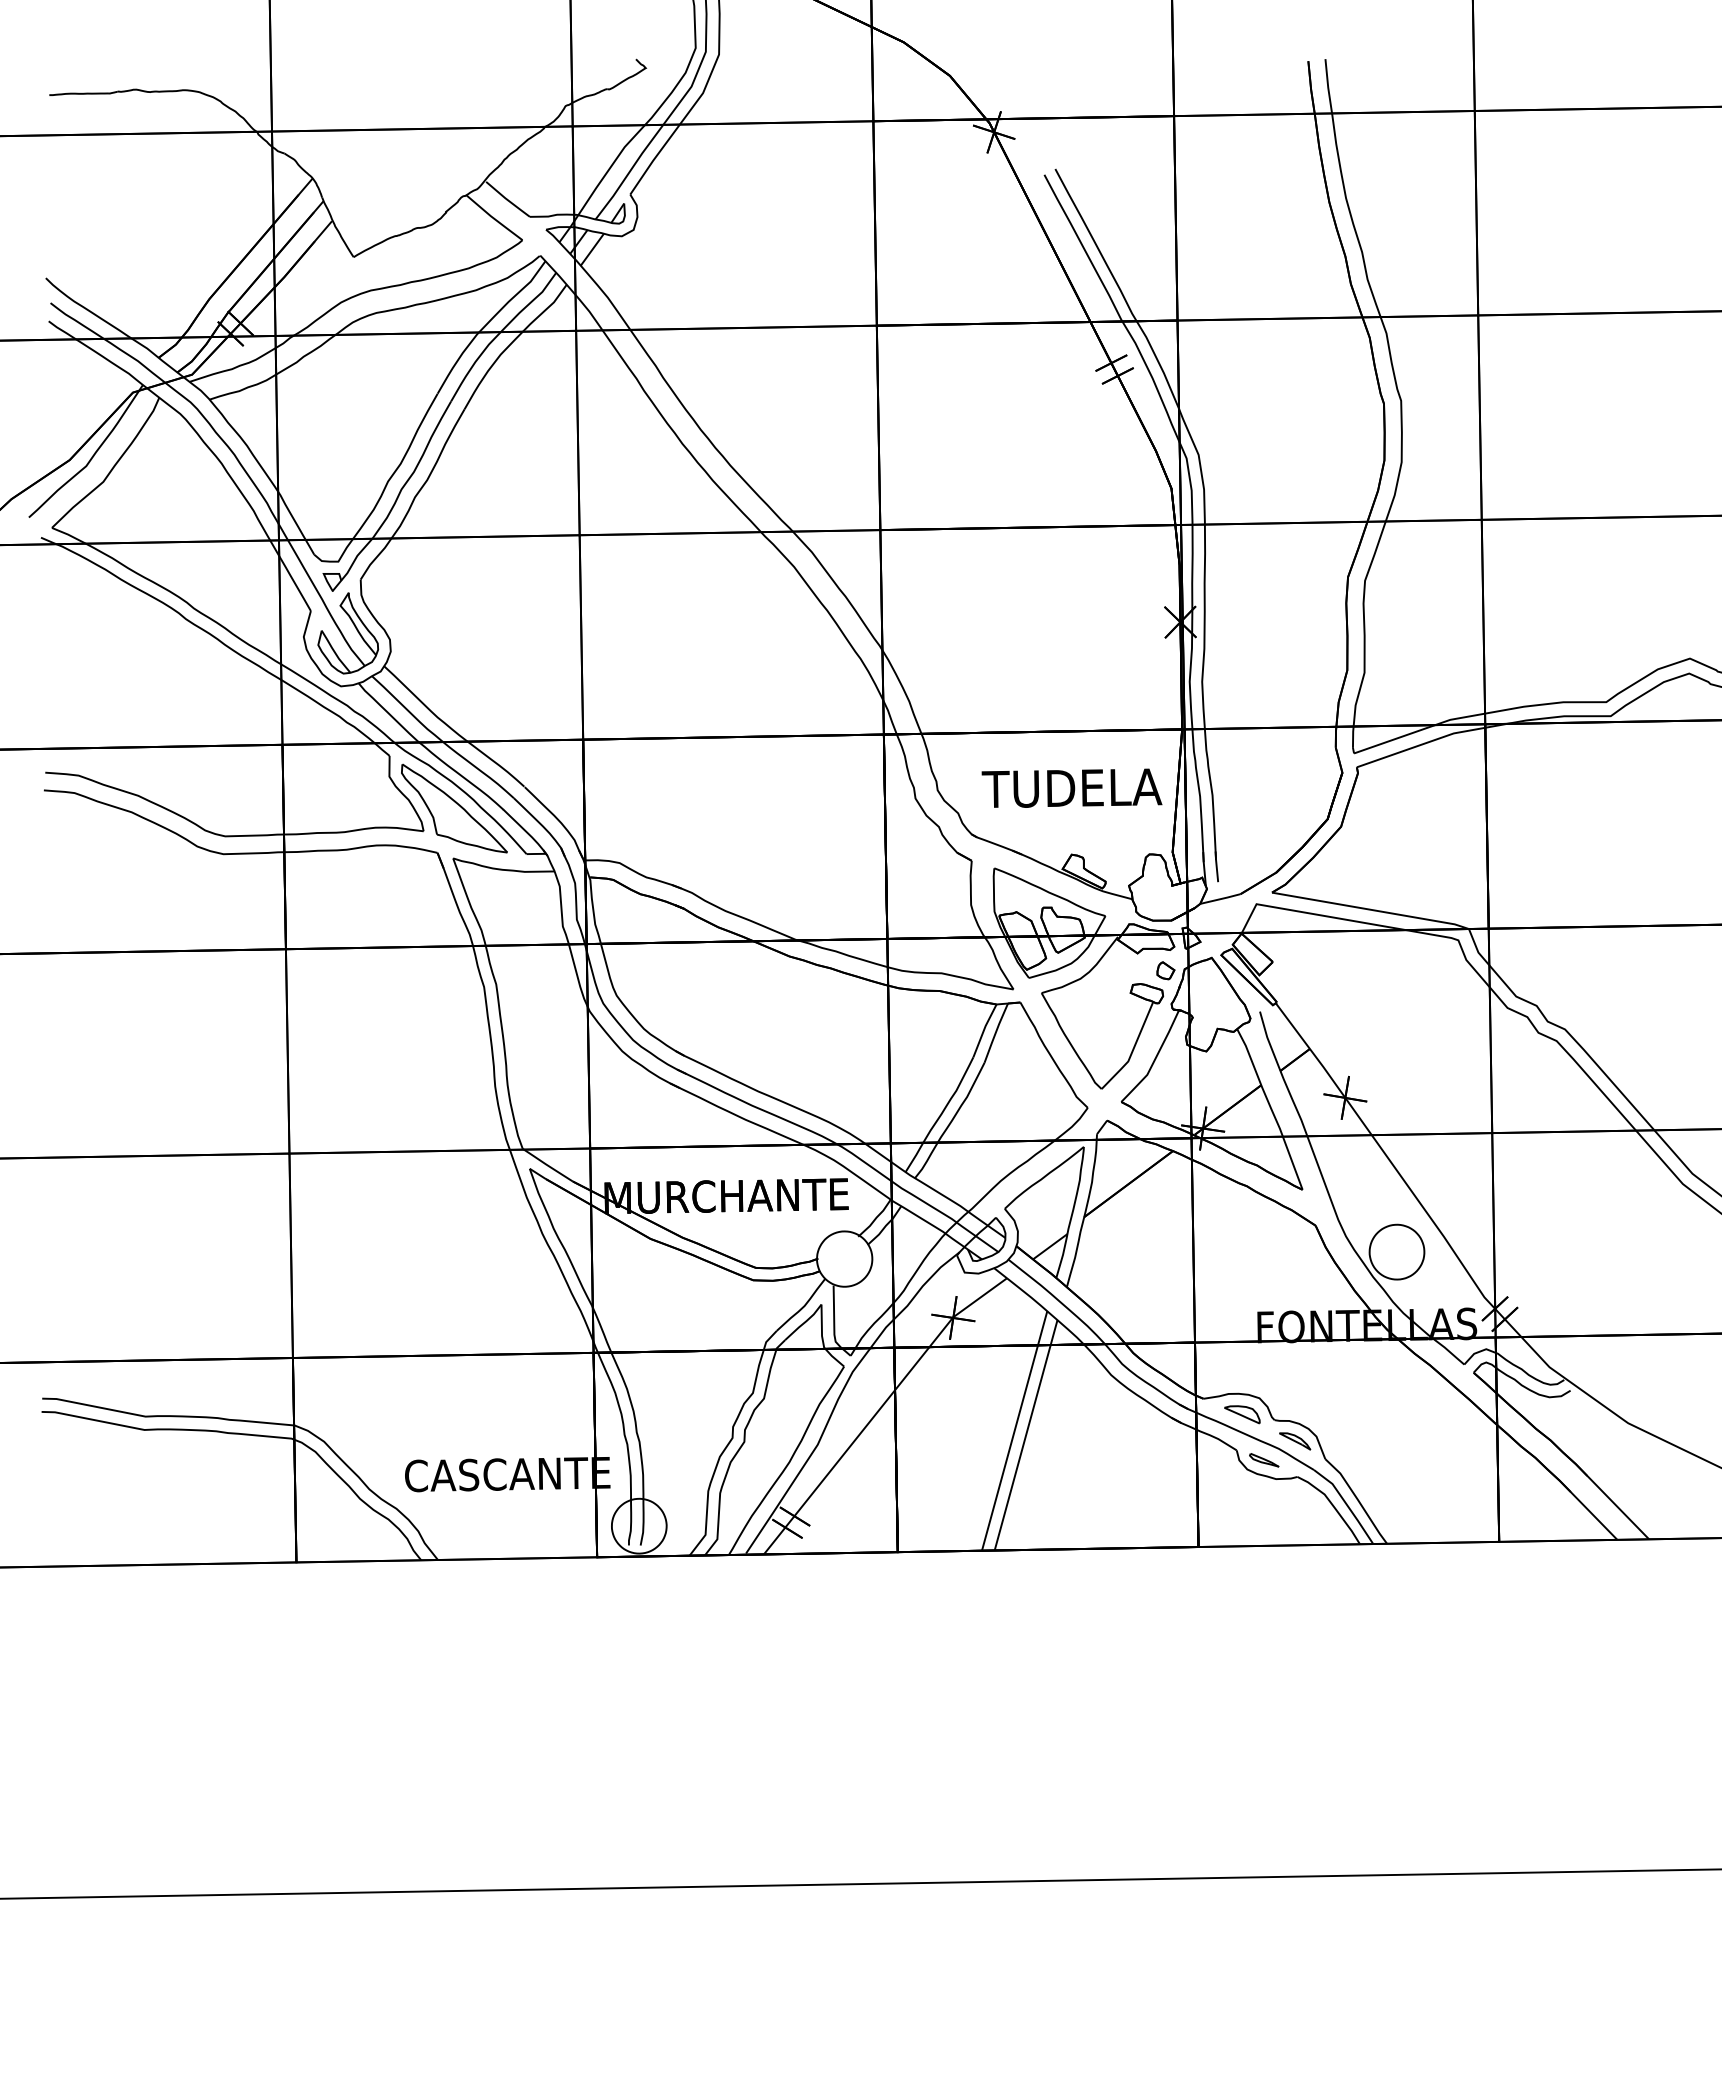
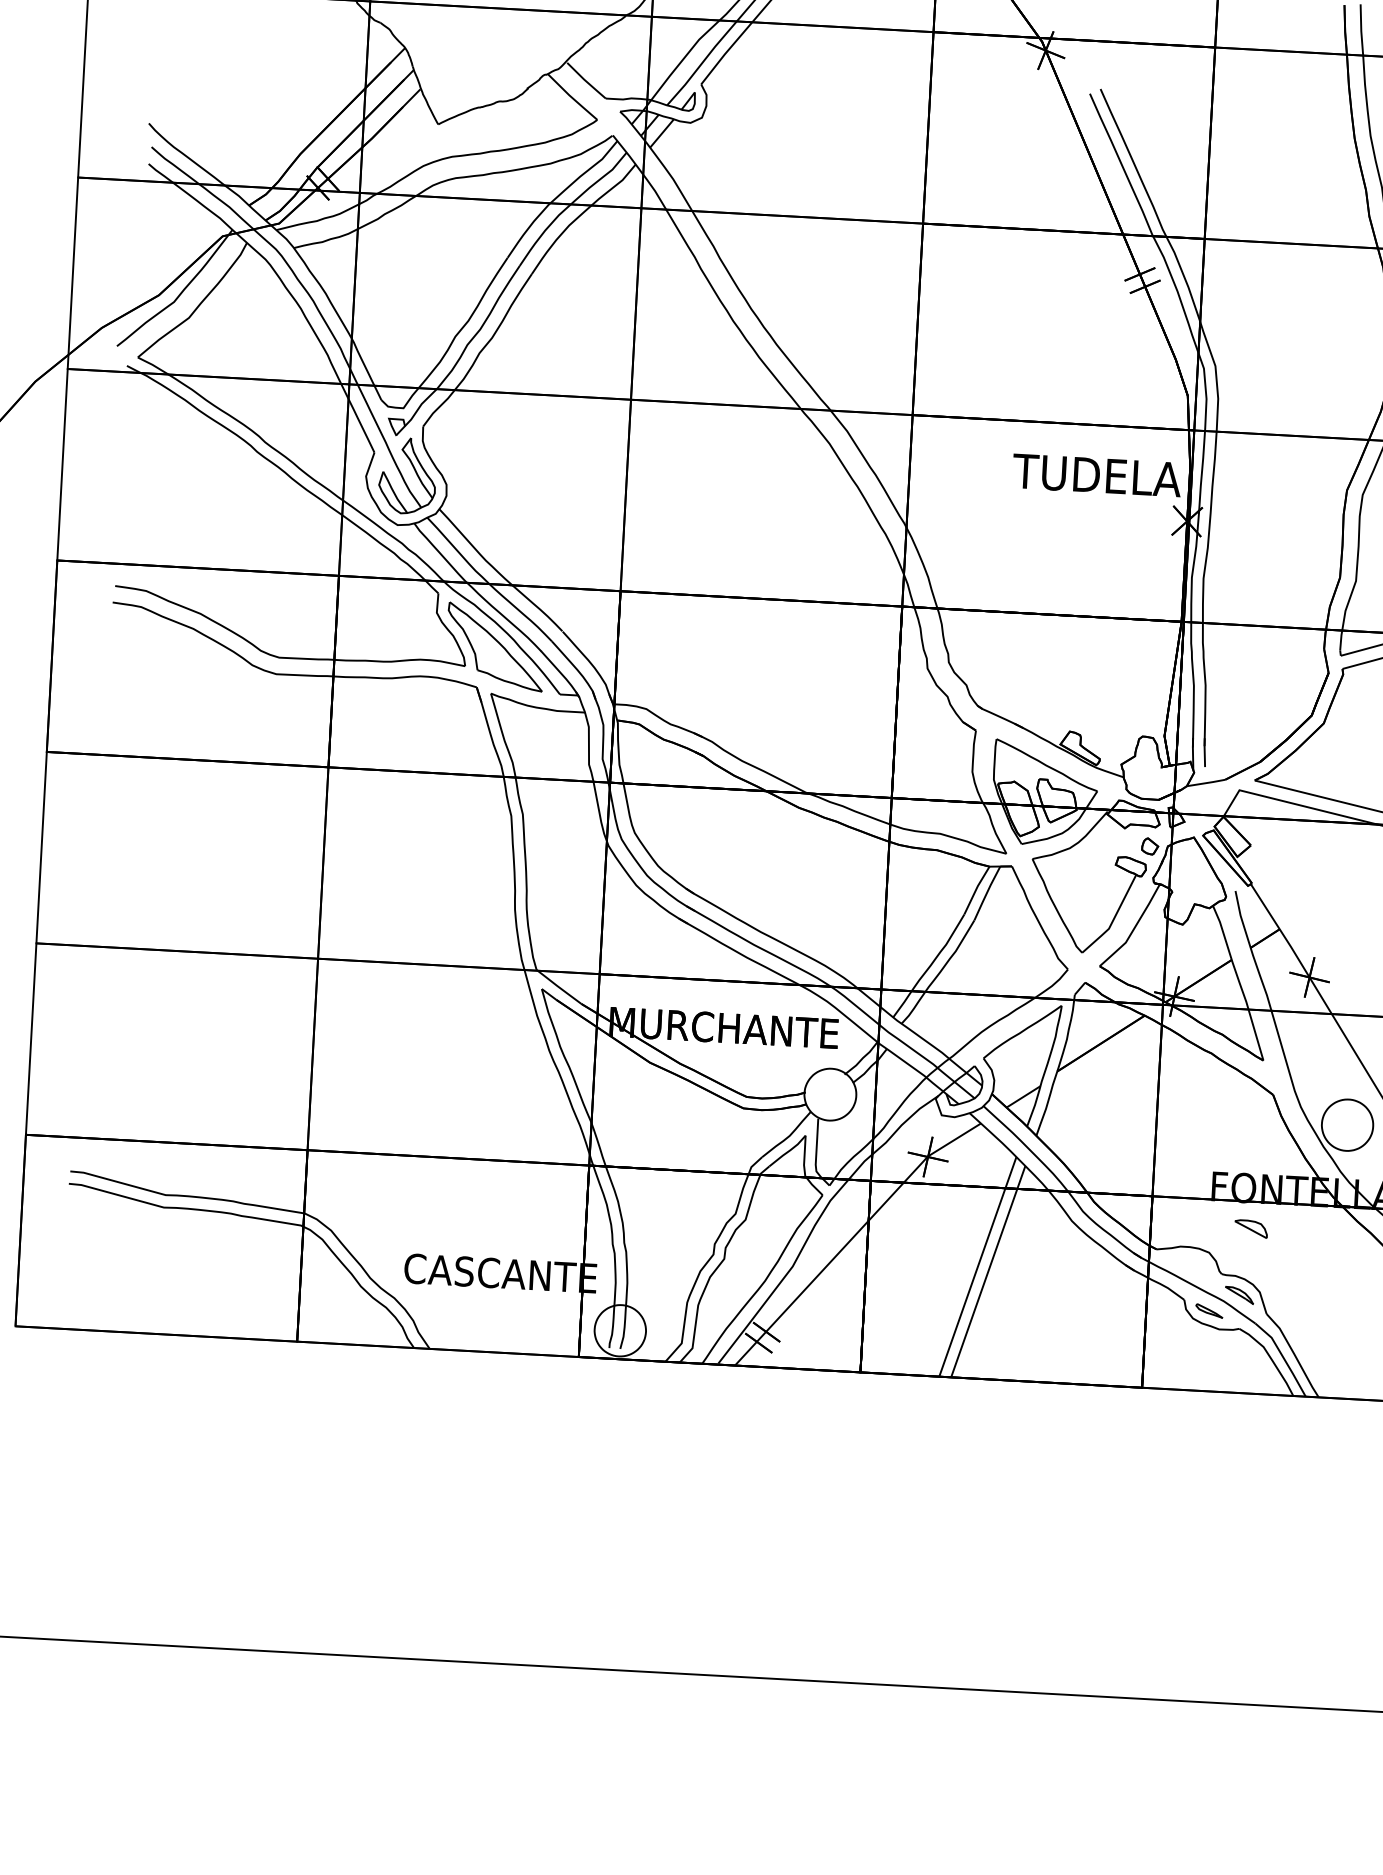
text: (1071, 787) -> (1096, 474), moved
part: (1242, 1414) -> (1251, 1228), moved

